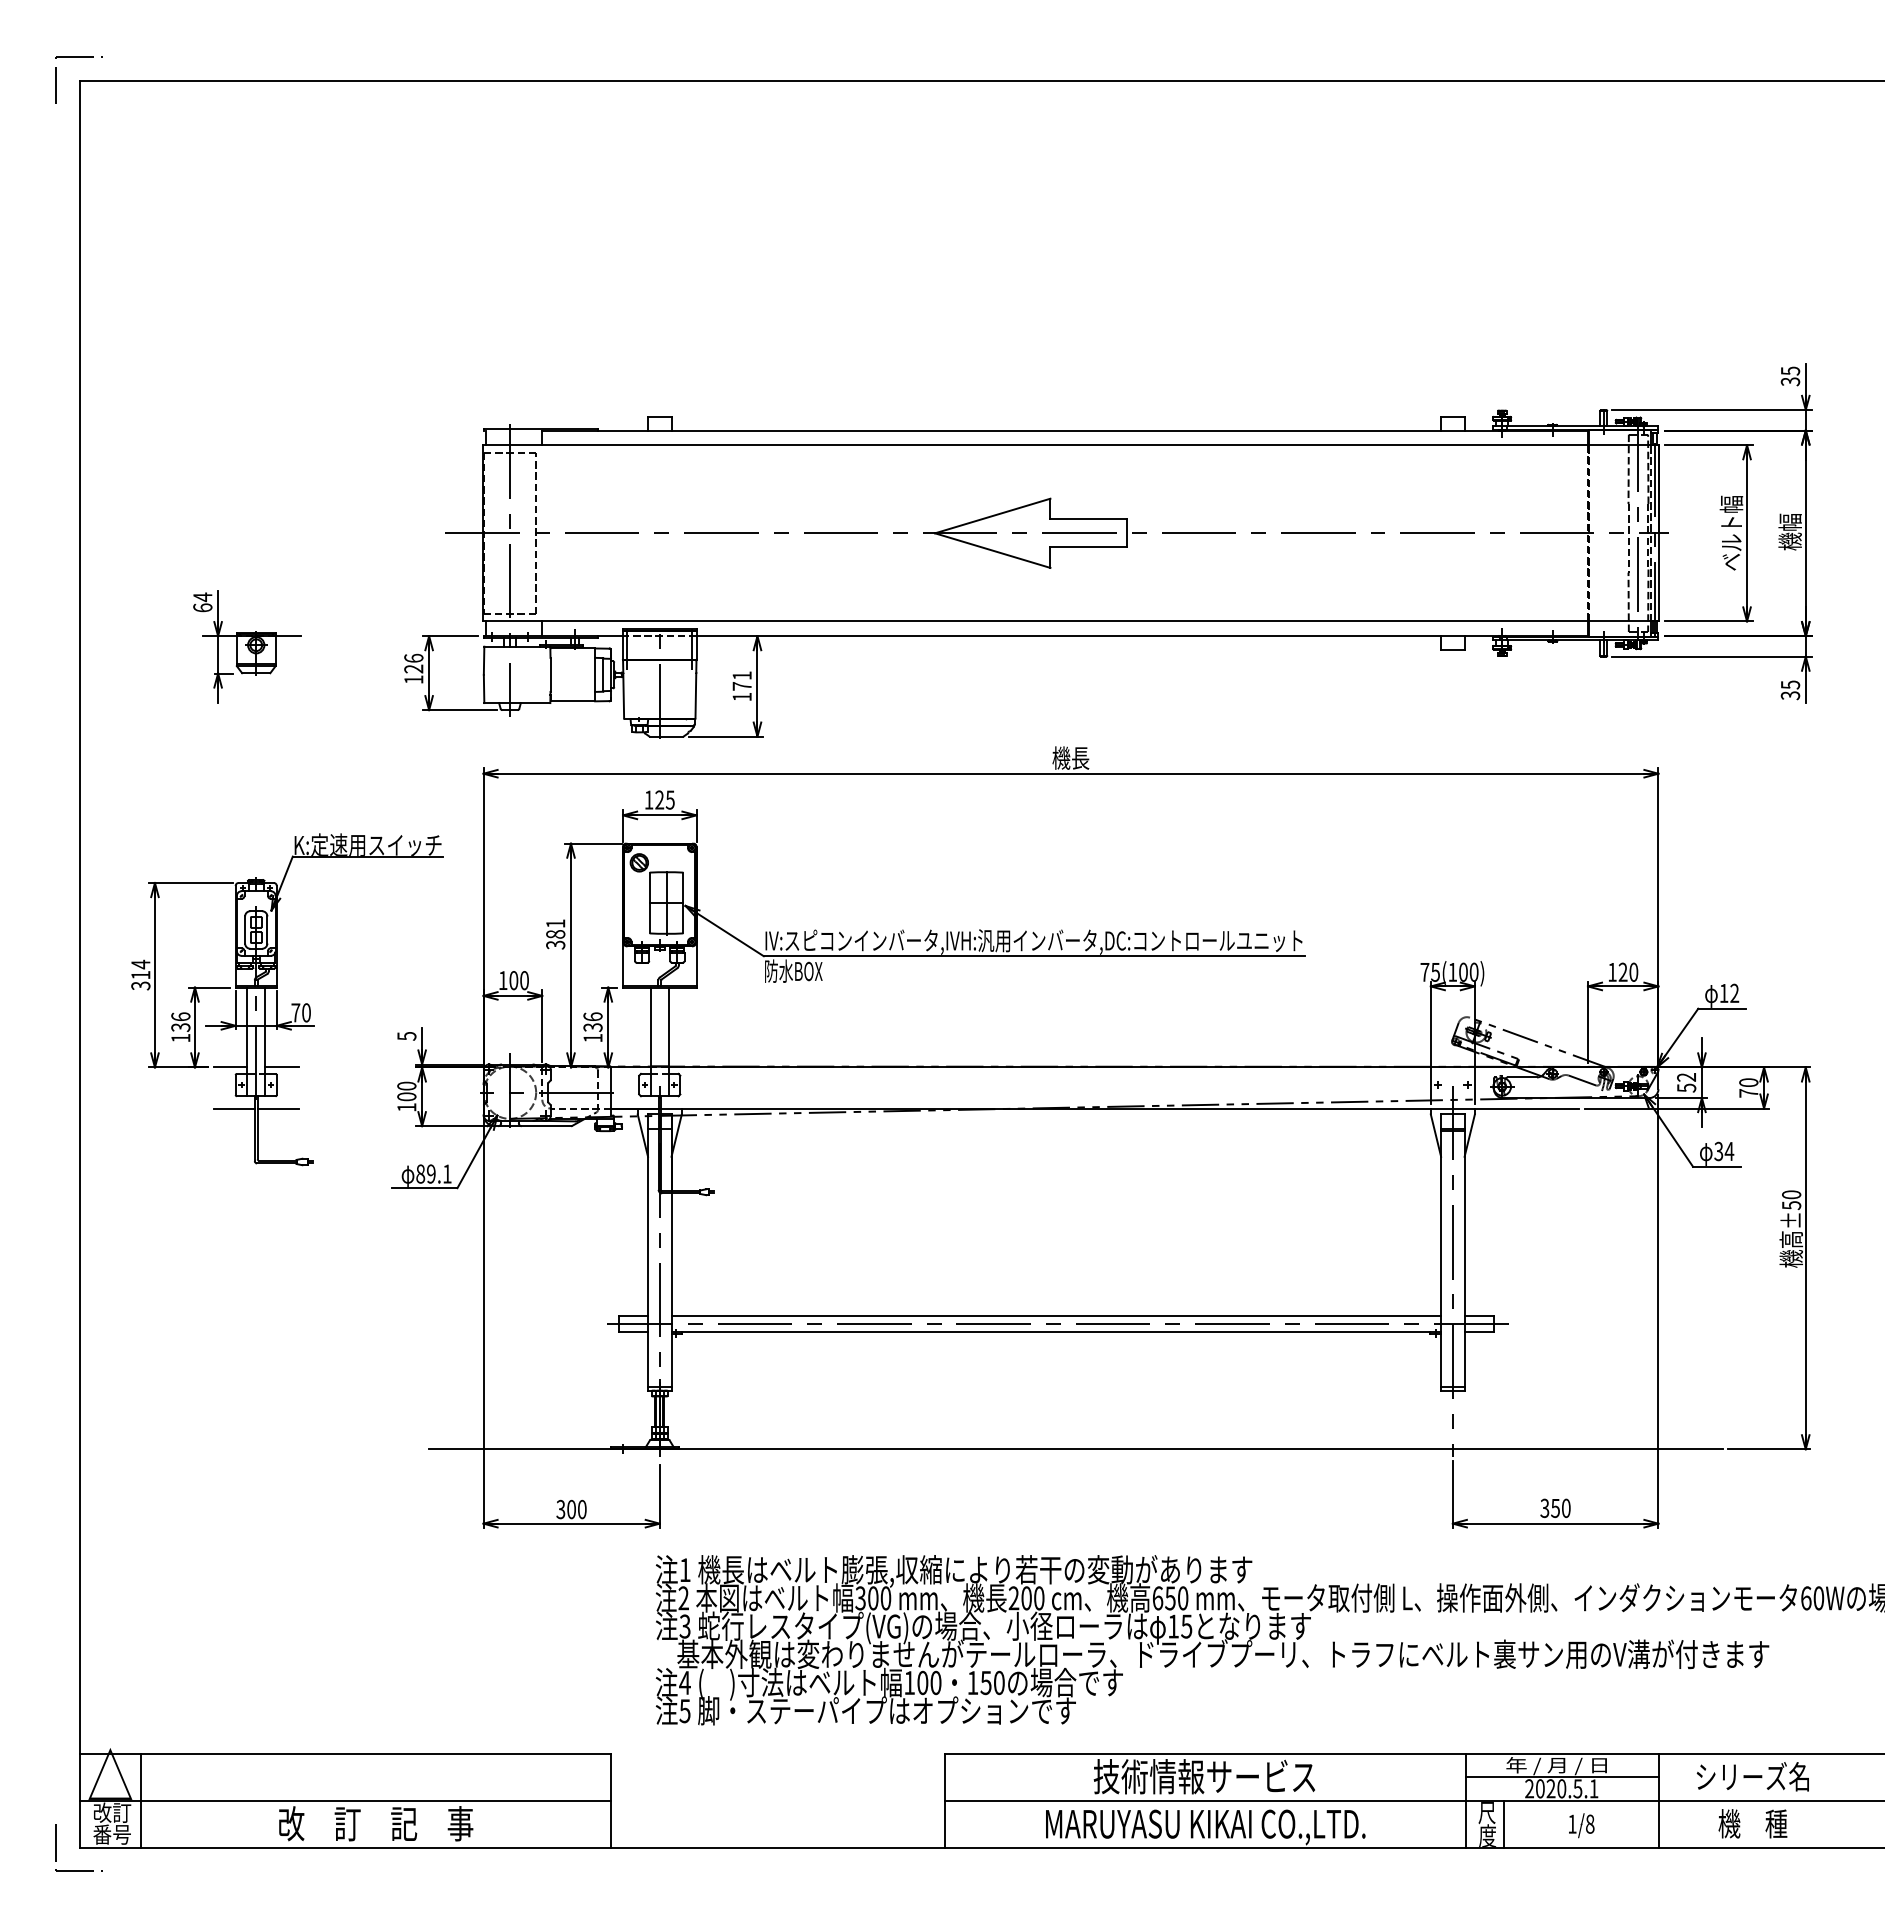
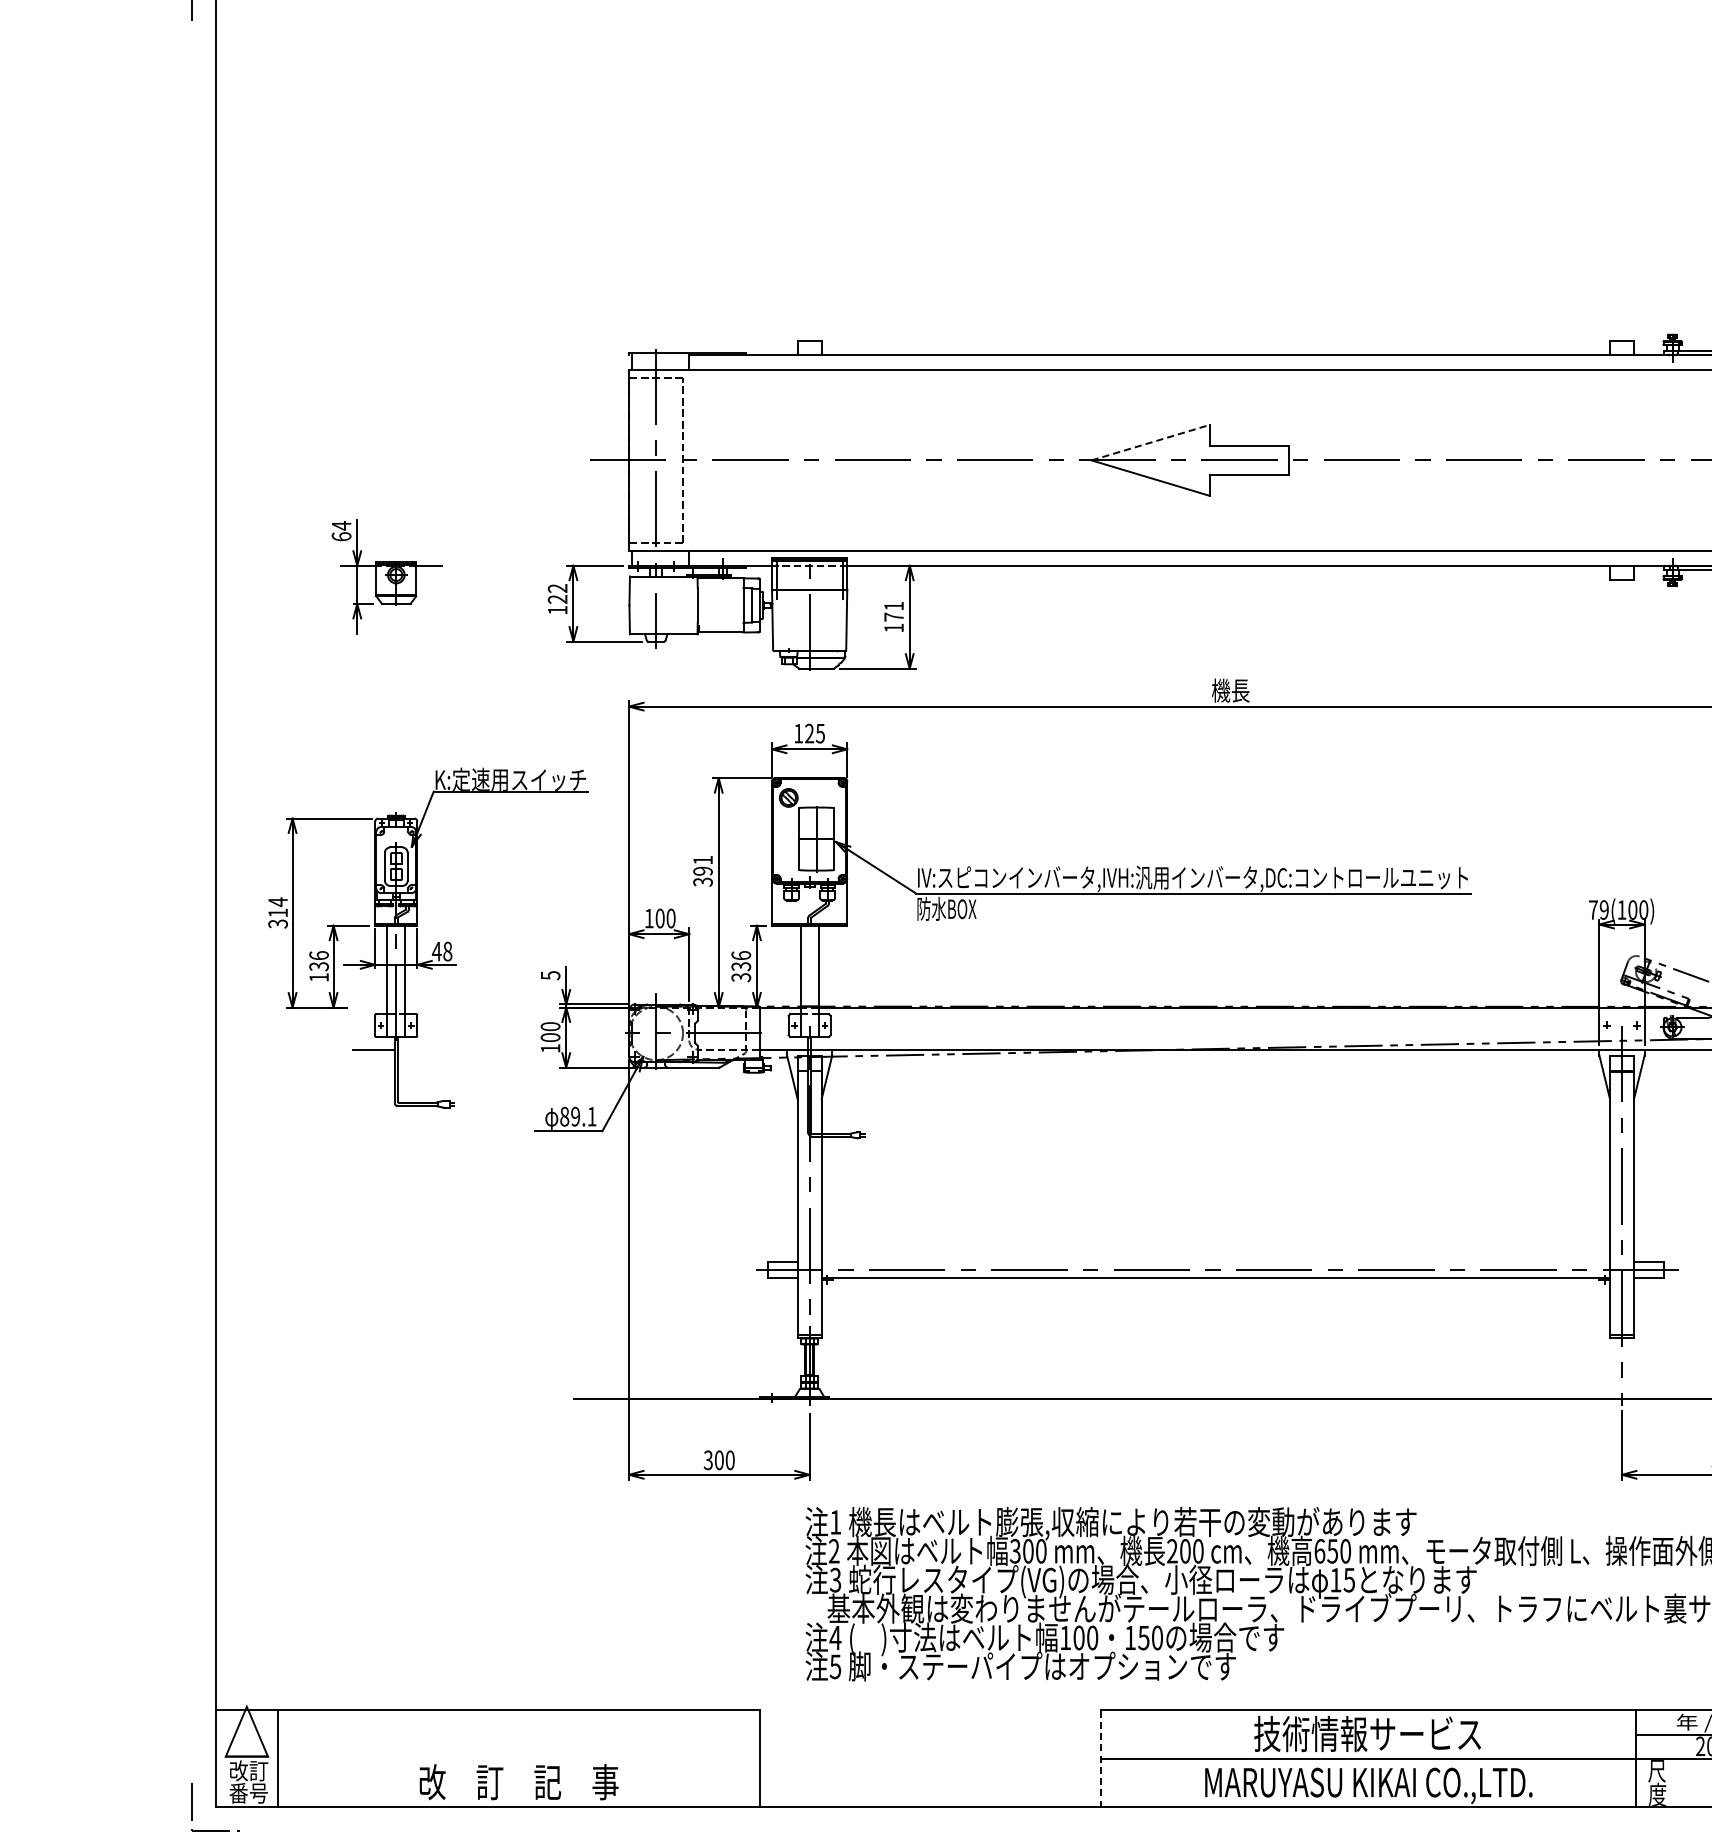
line: (993, 515) -> (1151, 442), solid -> dashed
text: (413, 657) -> (557, 587), 126 -> 122
text: (555, 934) -> (702, 871), 381 -> 391
text: (1435, 971) -> (1604, 909), 75(100) -> 79(100)
text: (300, 1012) -> (441, 951), 70 -> 48
text: (592, 1038) -> (740, 977), 136 -> 336
line: (230, 1067) -> (369, 1007), removed
line: (282, 1067) -> (423, 1007), removed
line: (278, 1108) -> (419, 1049), removed
line: (1056, 1315) -> (1216, 1261), removed
line: (344, 1800) -> (486, 1758), removed
line: (944, 1800) -> (1101, 1758), solid -> dashed
line: (1503, 1823) -> (1673, 1781), removed

